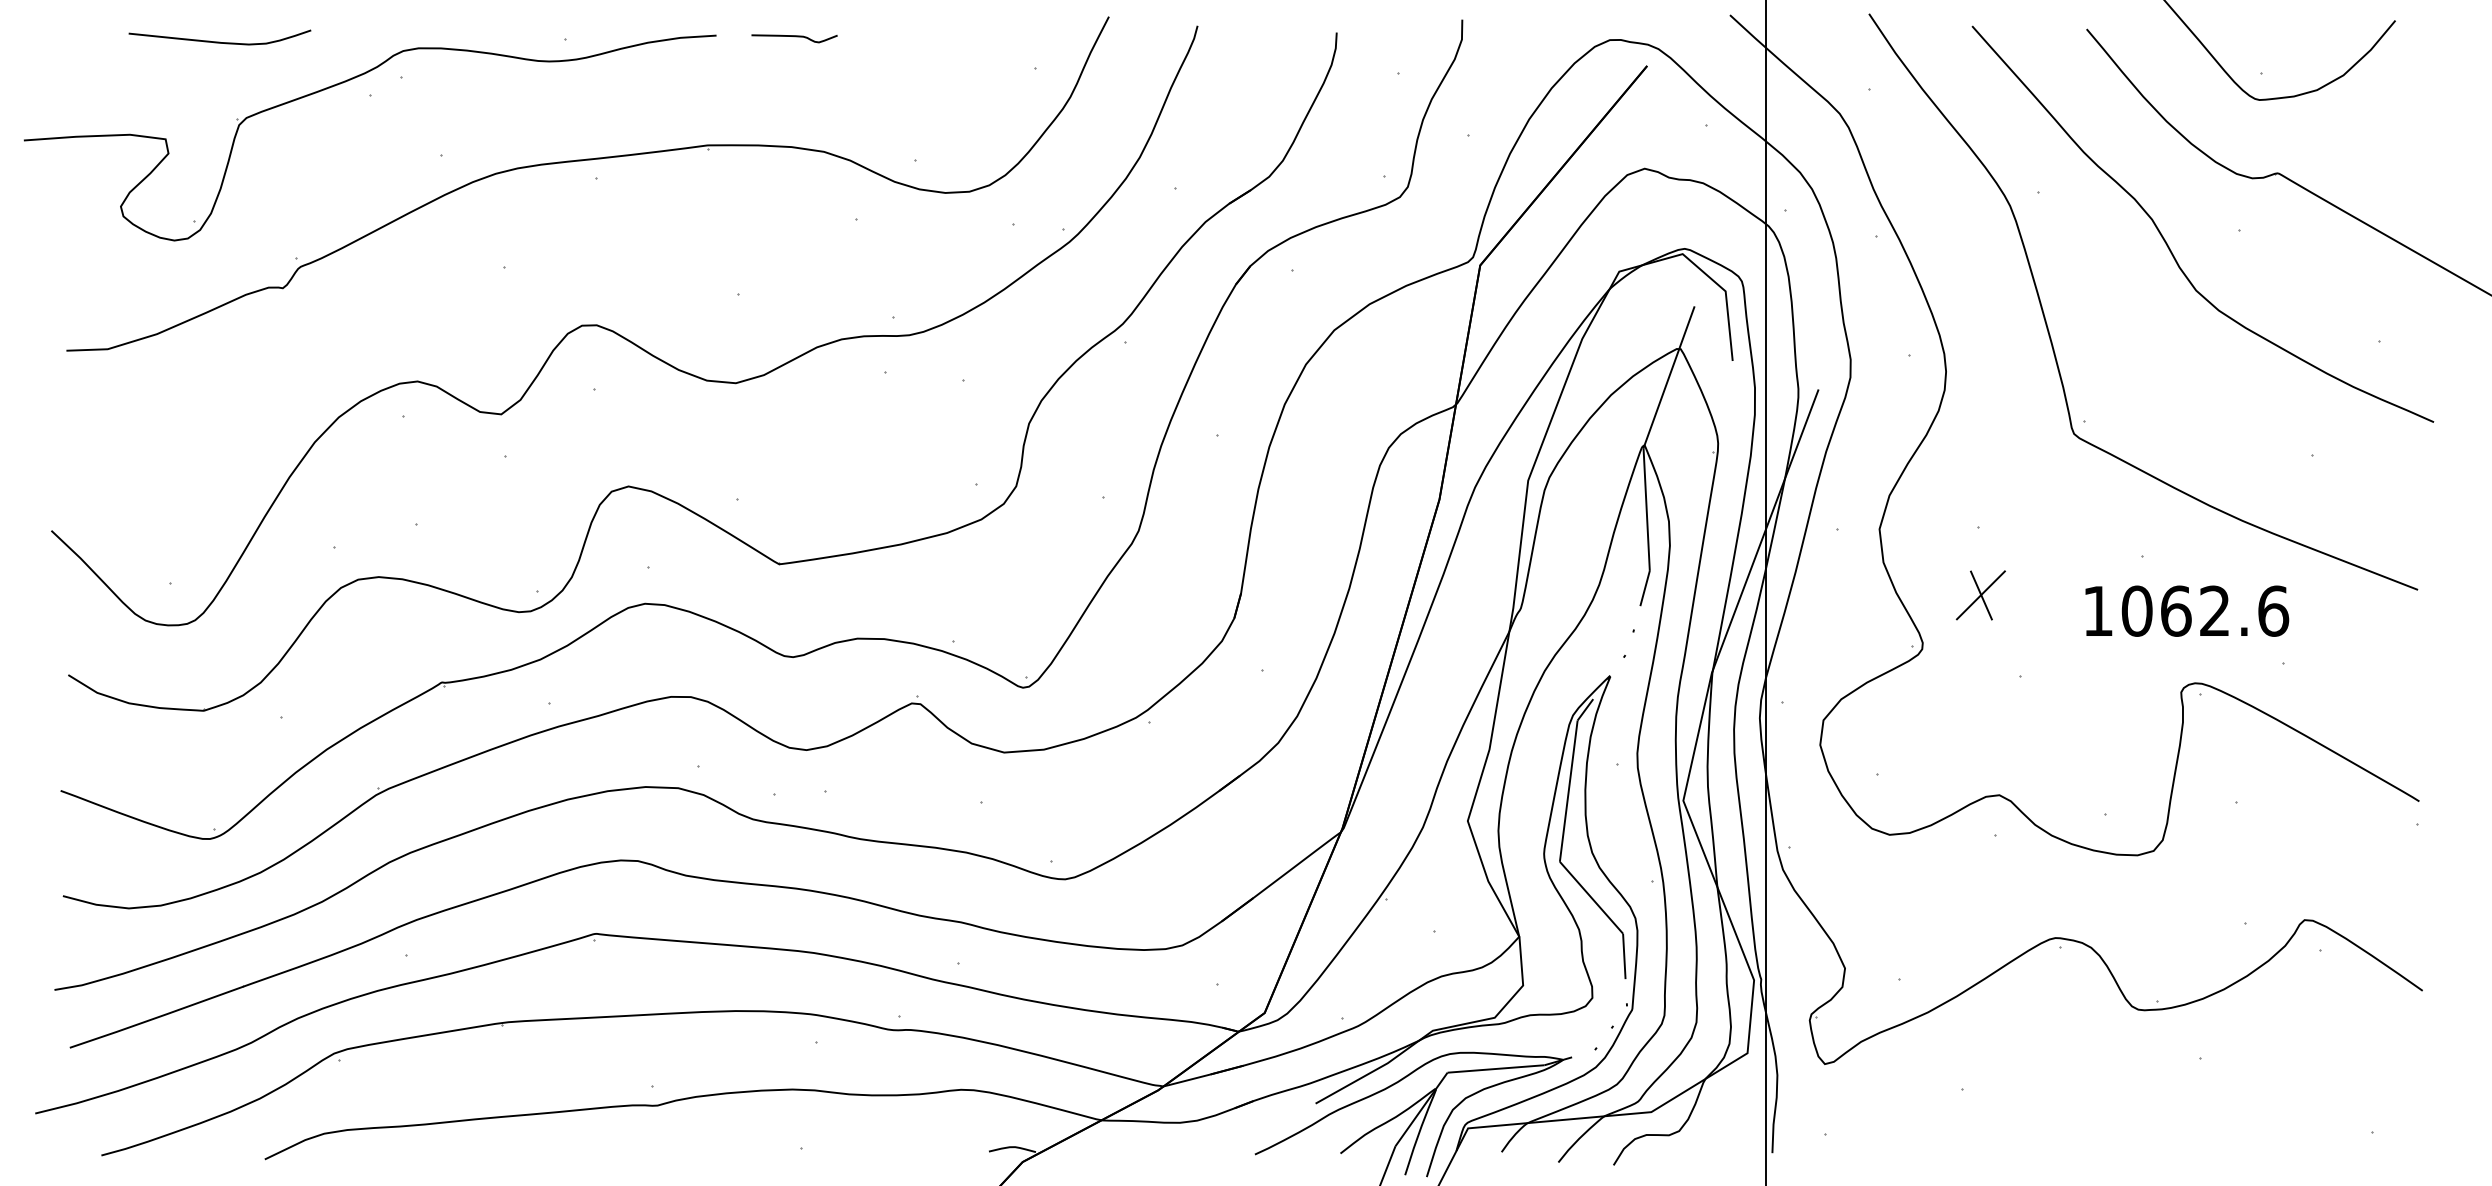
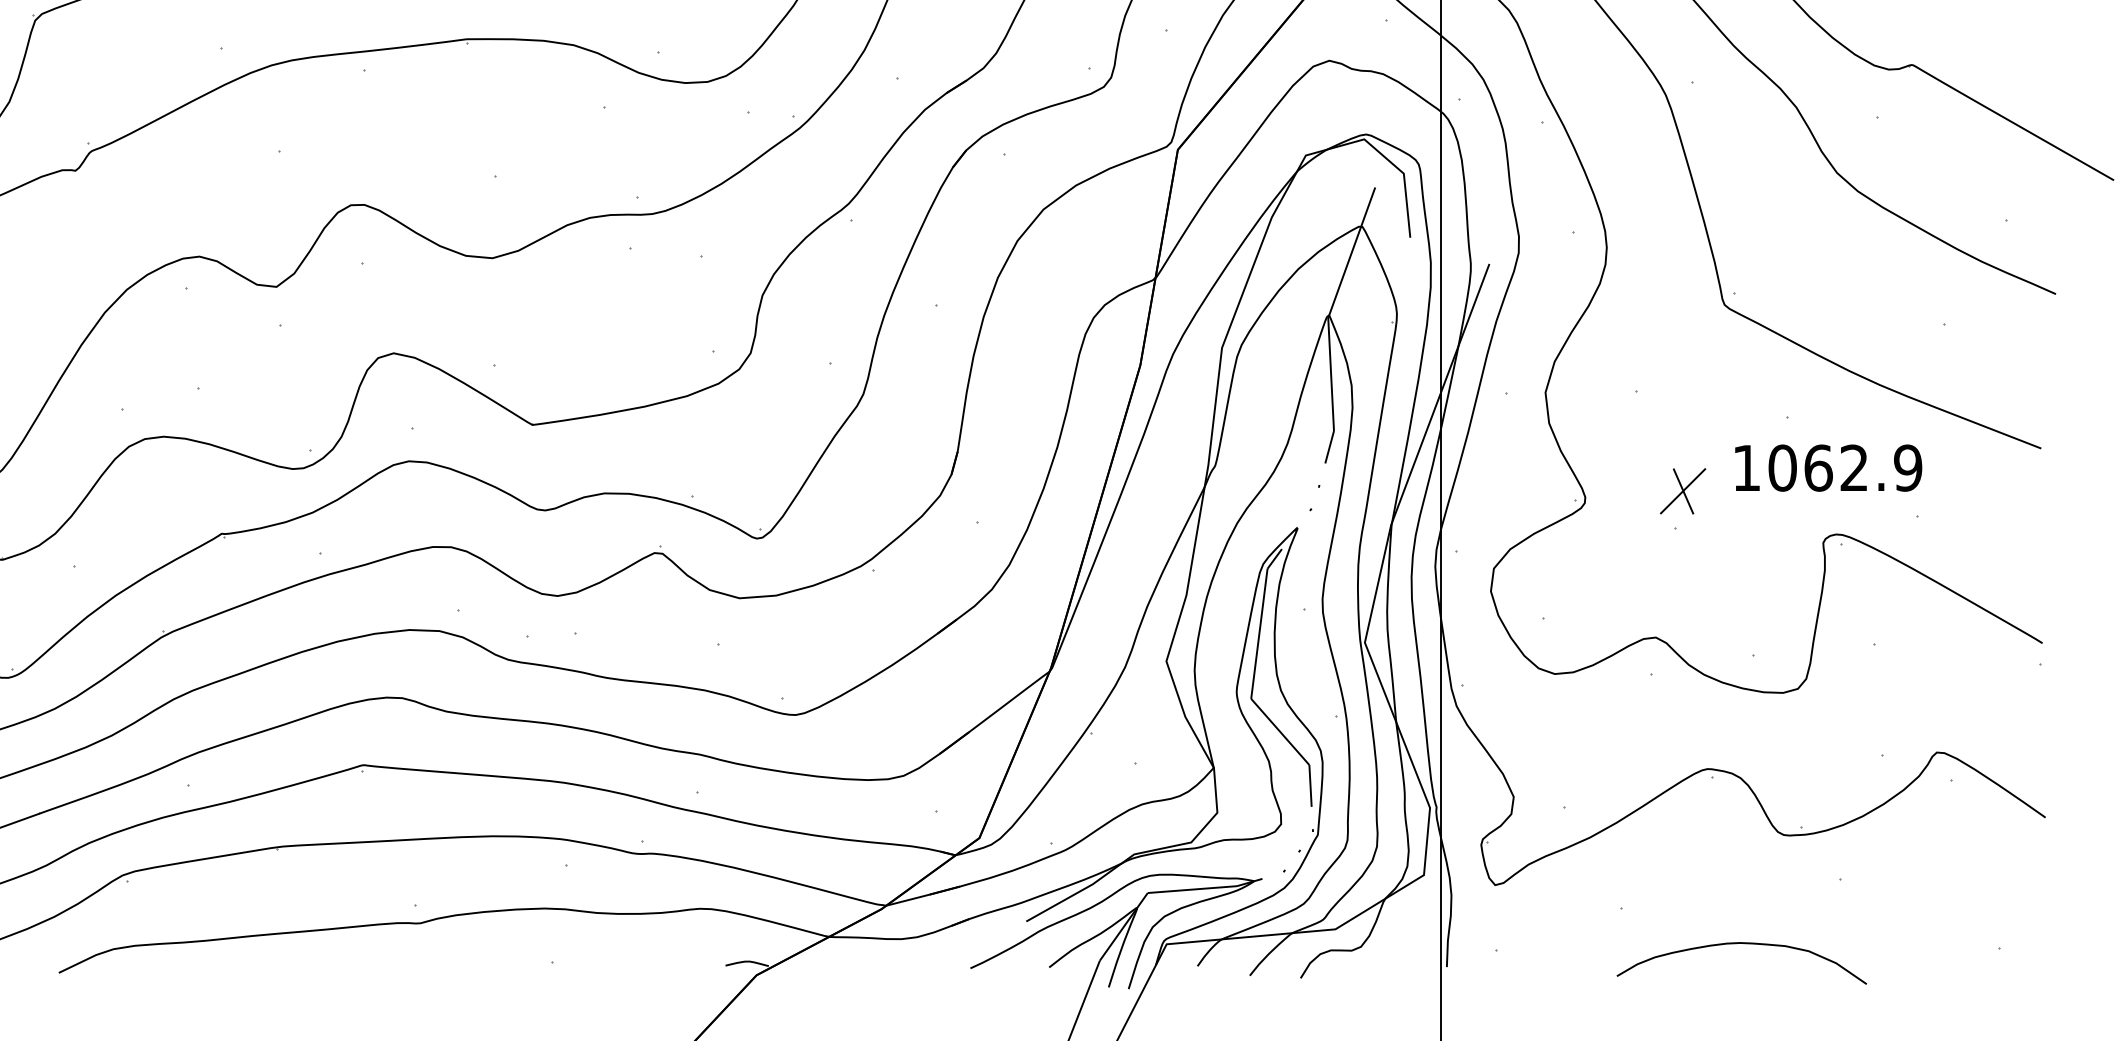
part: (1980, 595) -> (1682, 491), moved
text: (2273, 610) -> (1908, 467), 1062.6 -> 1062.9
curve: (2096, 1128) -> (1745, 944), added

